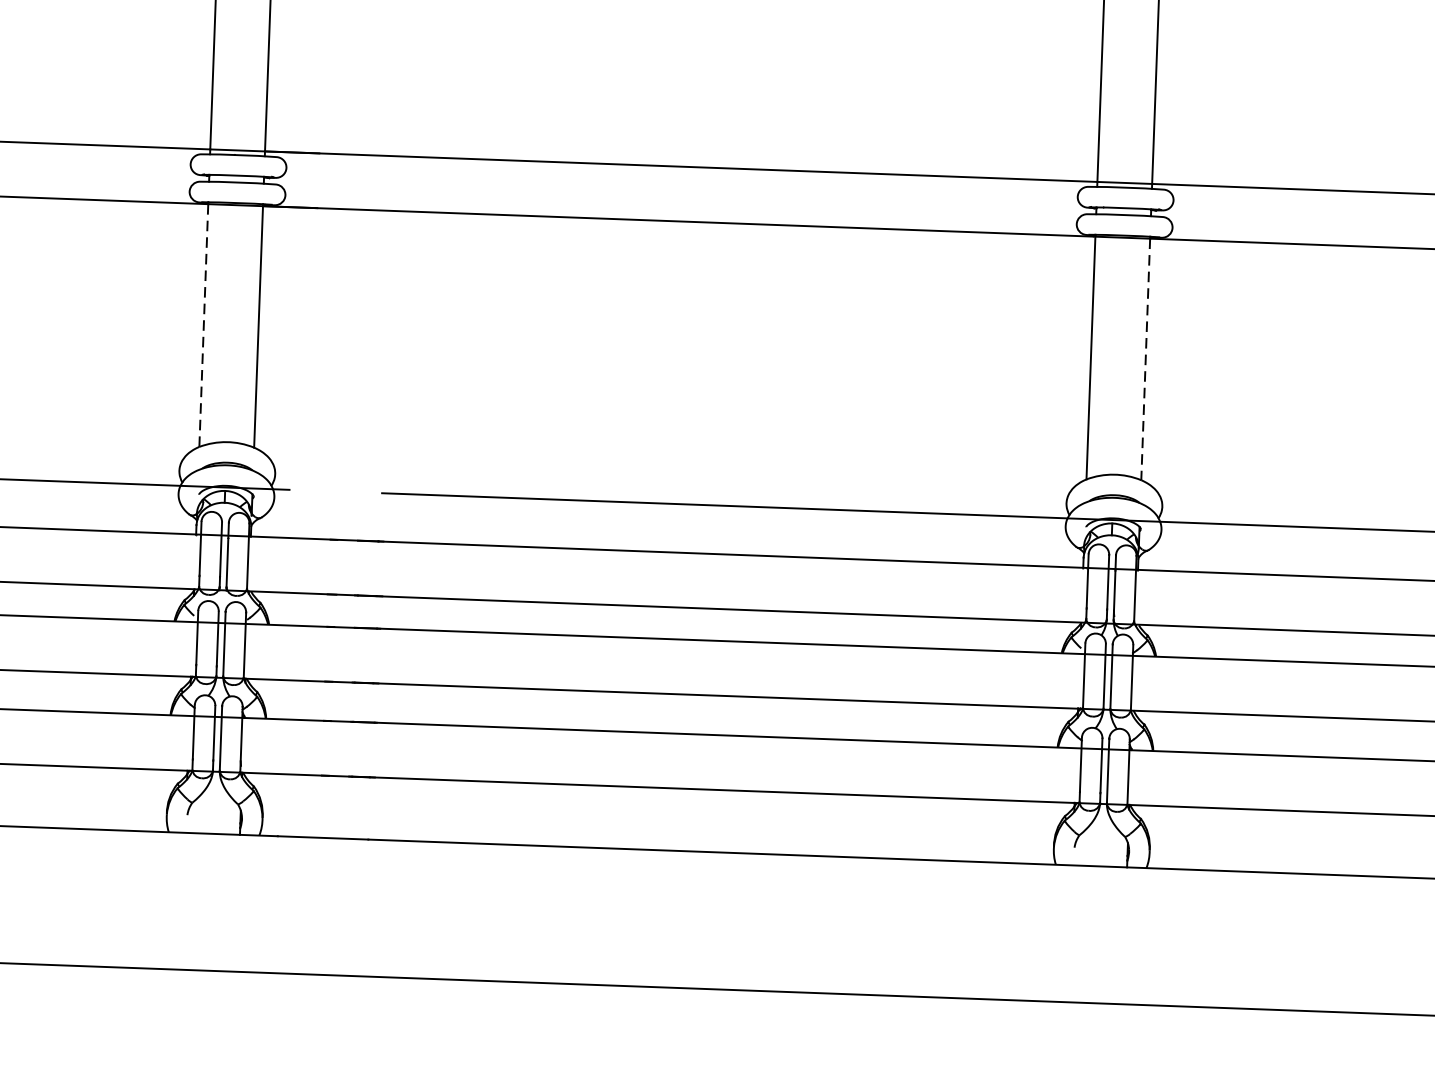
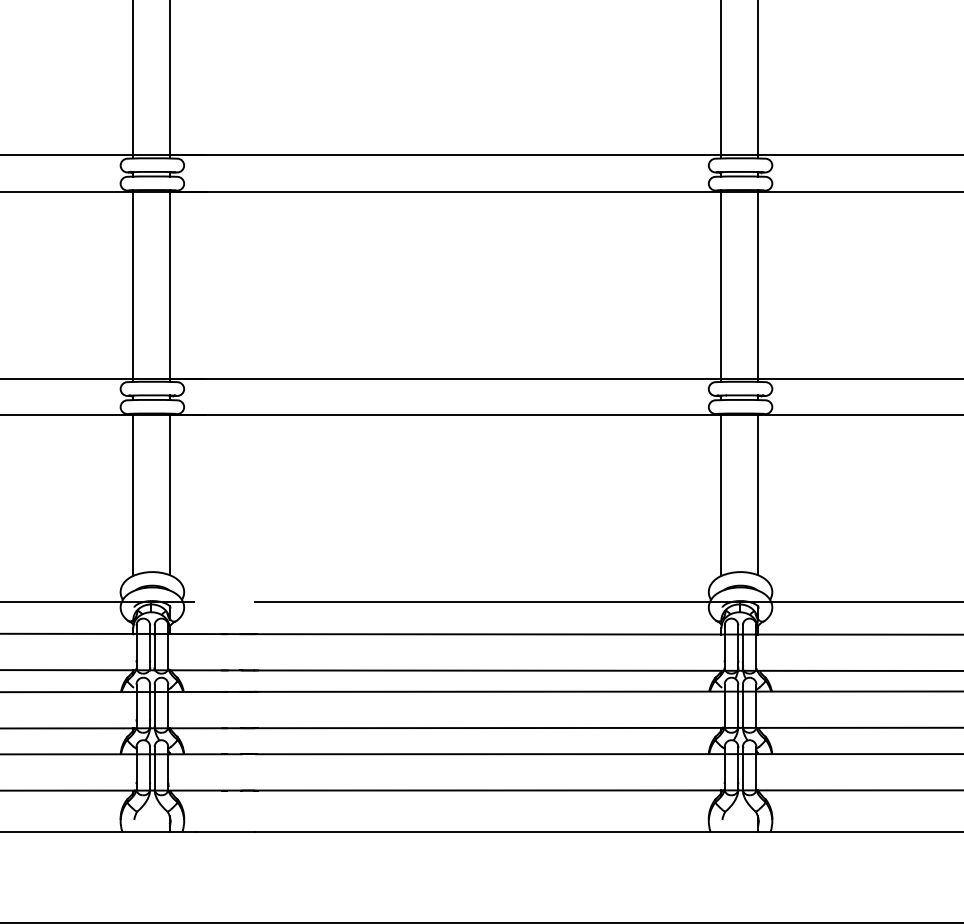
line: (204, 324) -> (133, 494), dashed -> solid
line: (1145, 360) -> (757, 495), dashed -> solid

